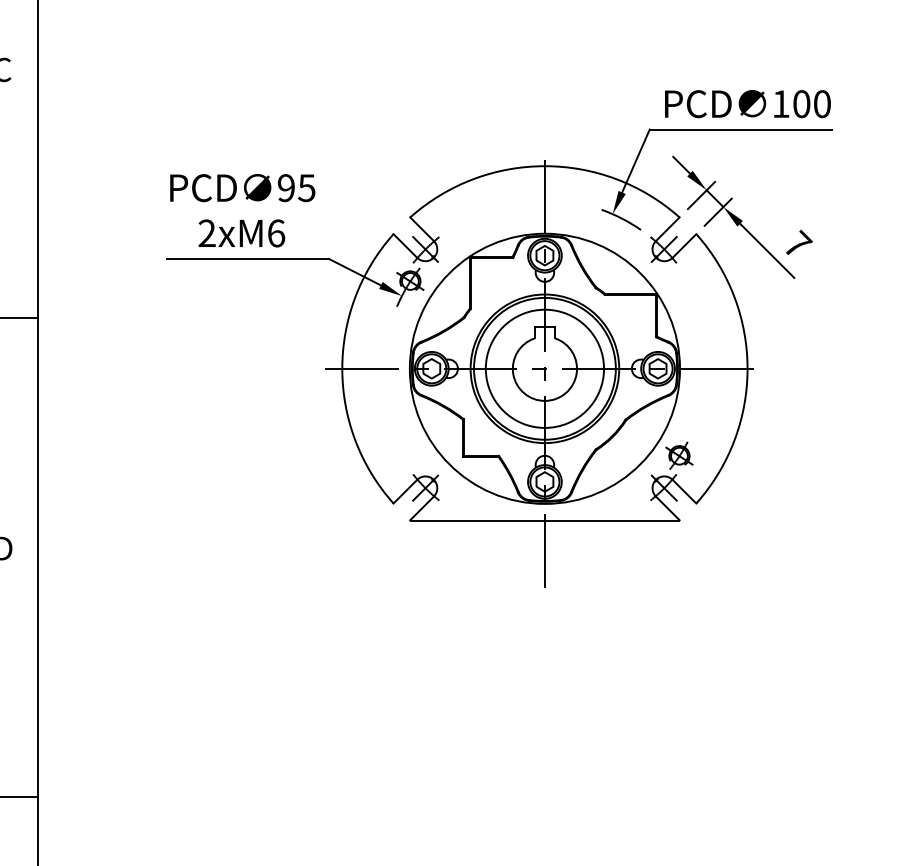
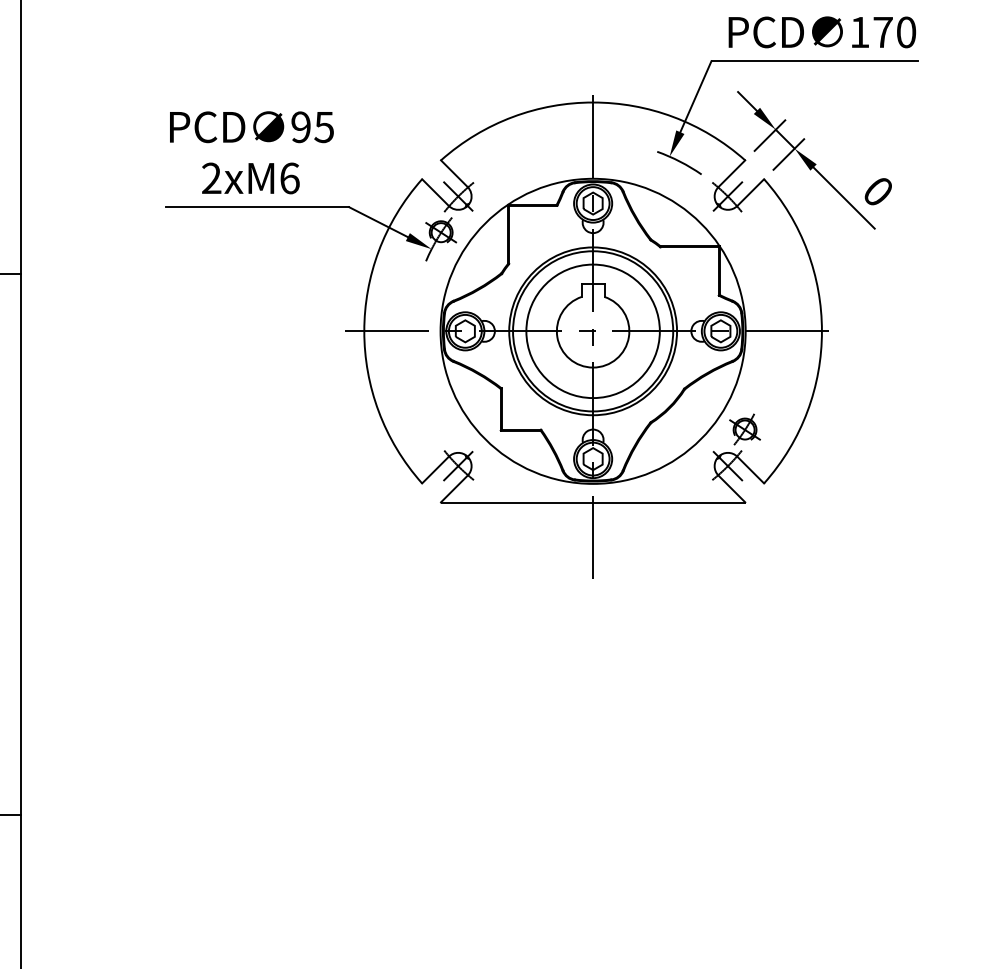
text: (801, 104) -> (882, 32), 100 -> 170
text: (798, 243) -> (879, 189), 7 -> 0

